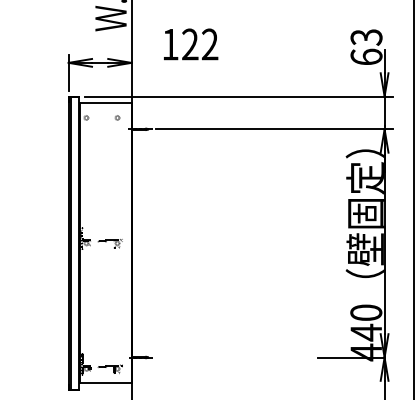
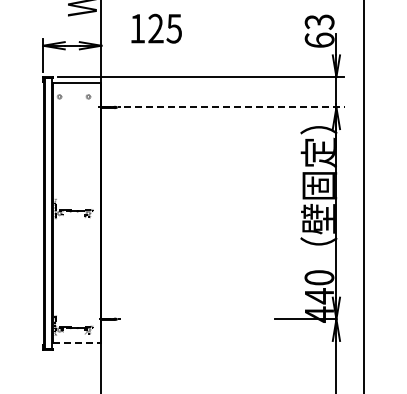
text: (209, 44) -> (173, 28), 122 -> 125
line: (274, 129) -> (234, 107), solid -> dashed
line: (105, 383) -> (77, 343), solid -> dashed

